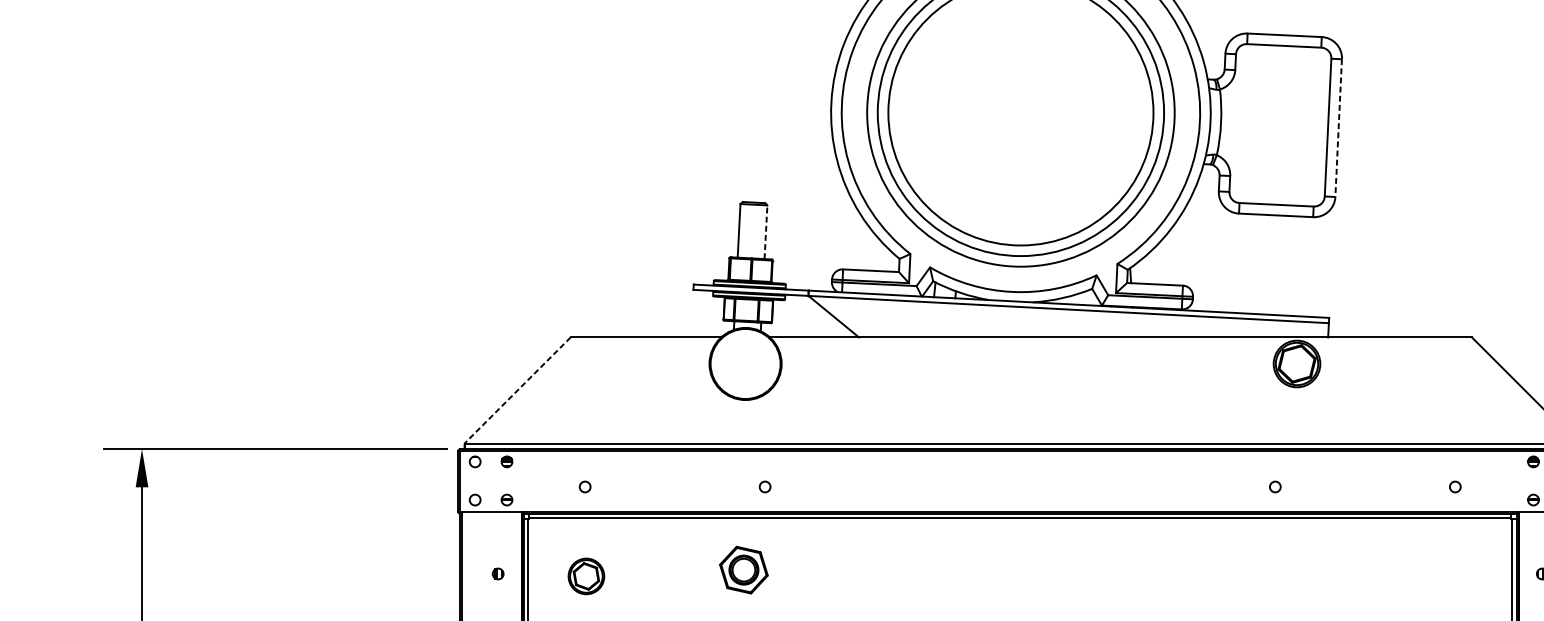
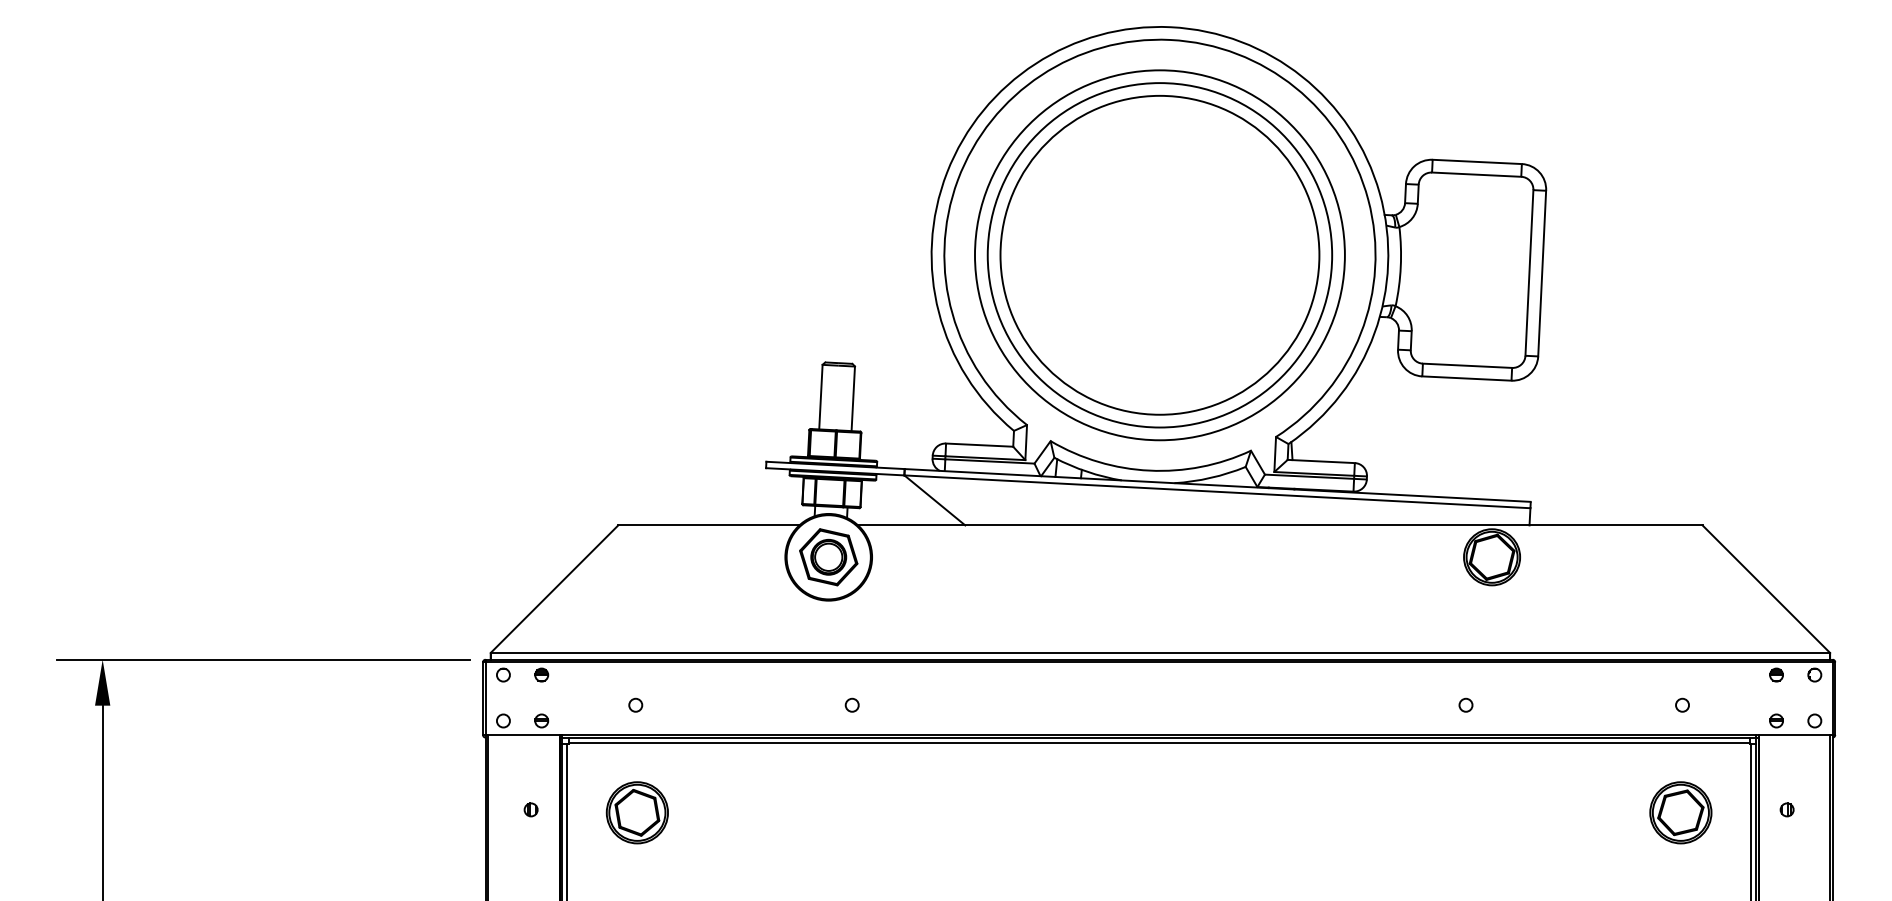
line: (1338, 128) -> (1542, 273), dashed -> solid
line: (766, 231) -> (853, 398), dashed -> solid
line: (517, 390) -> (554, 589), dashed -> solid
part: (743, 570) -> (828, 557), moved
part: (585, 576) -> (636, 812), size x1.43
part: (1453, 576) -> (1680, 812), added

